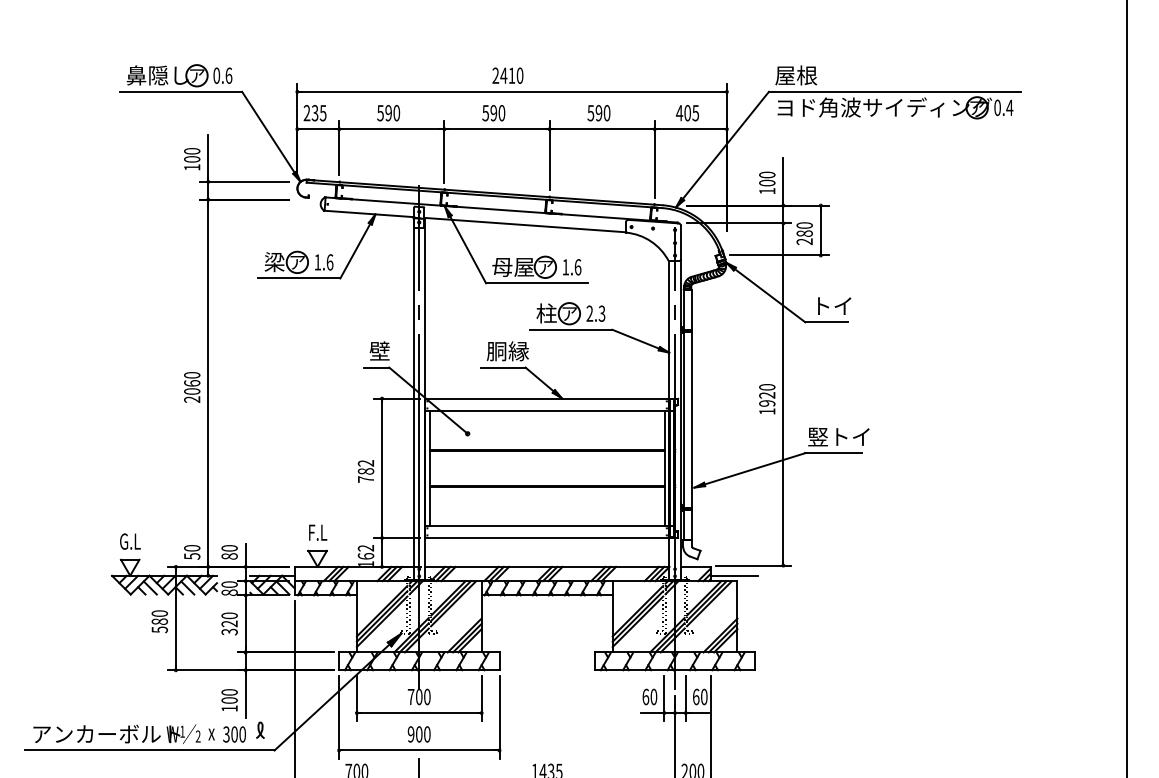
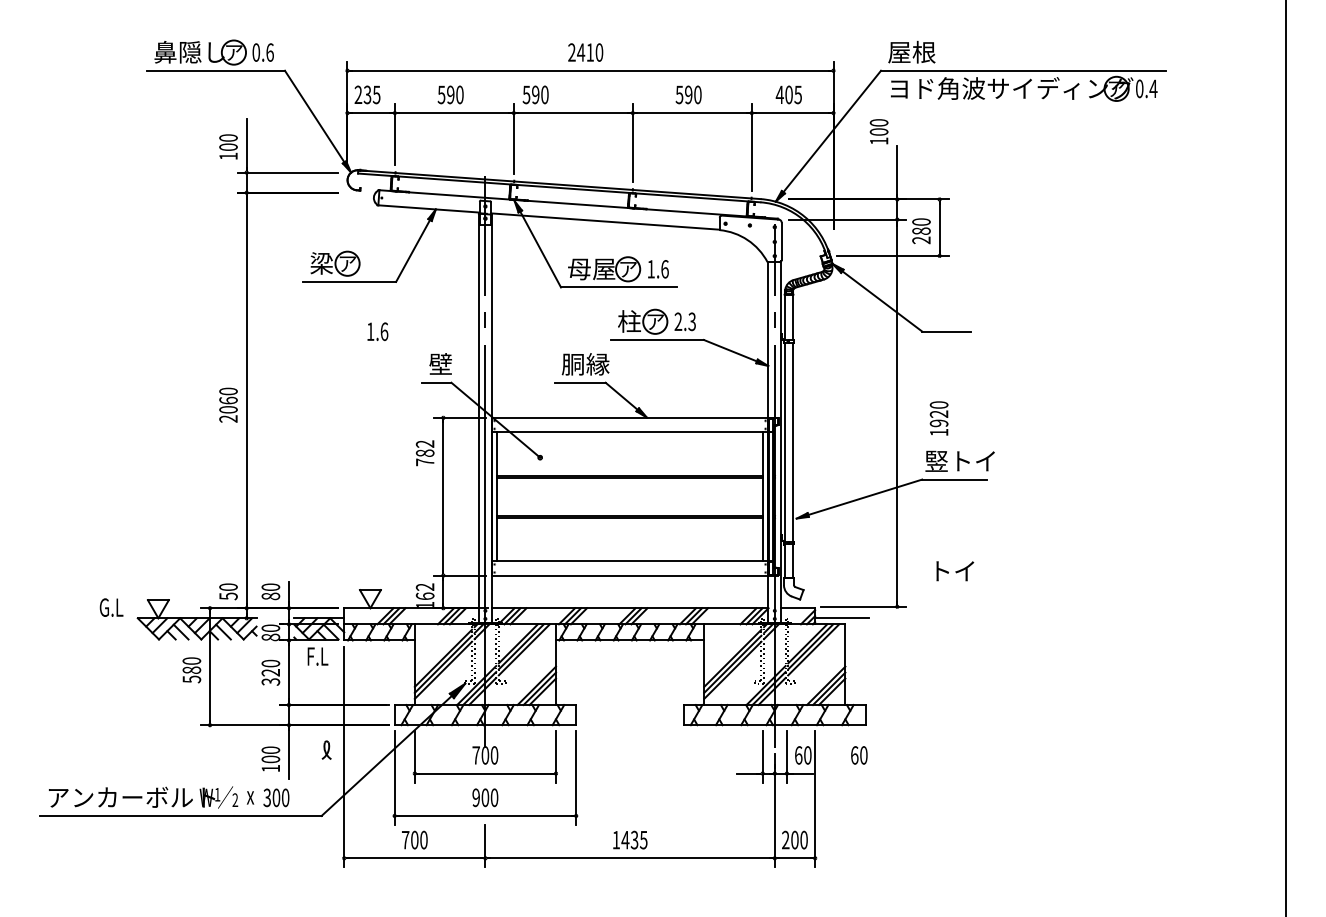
text: (493, 112) -> (535, 94), moved
text: (766, 182) -> (878, 131), moved
text: (323, 262) -> (377, 331), moved
text: (834, 306) -> (955, 571), moved
text: (766, 399) -> (938, 418), moved
text: (365, 471) -> (424, 453), moved
text: (317, 532) -> (317, 656), moved
text: (130, 541) -> (111, 607), moved
text: (650, 697) -> (859, 755), moved
part: (260, 729) -> (326, 749), moved

